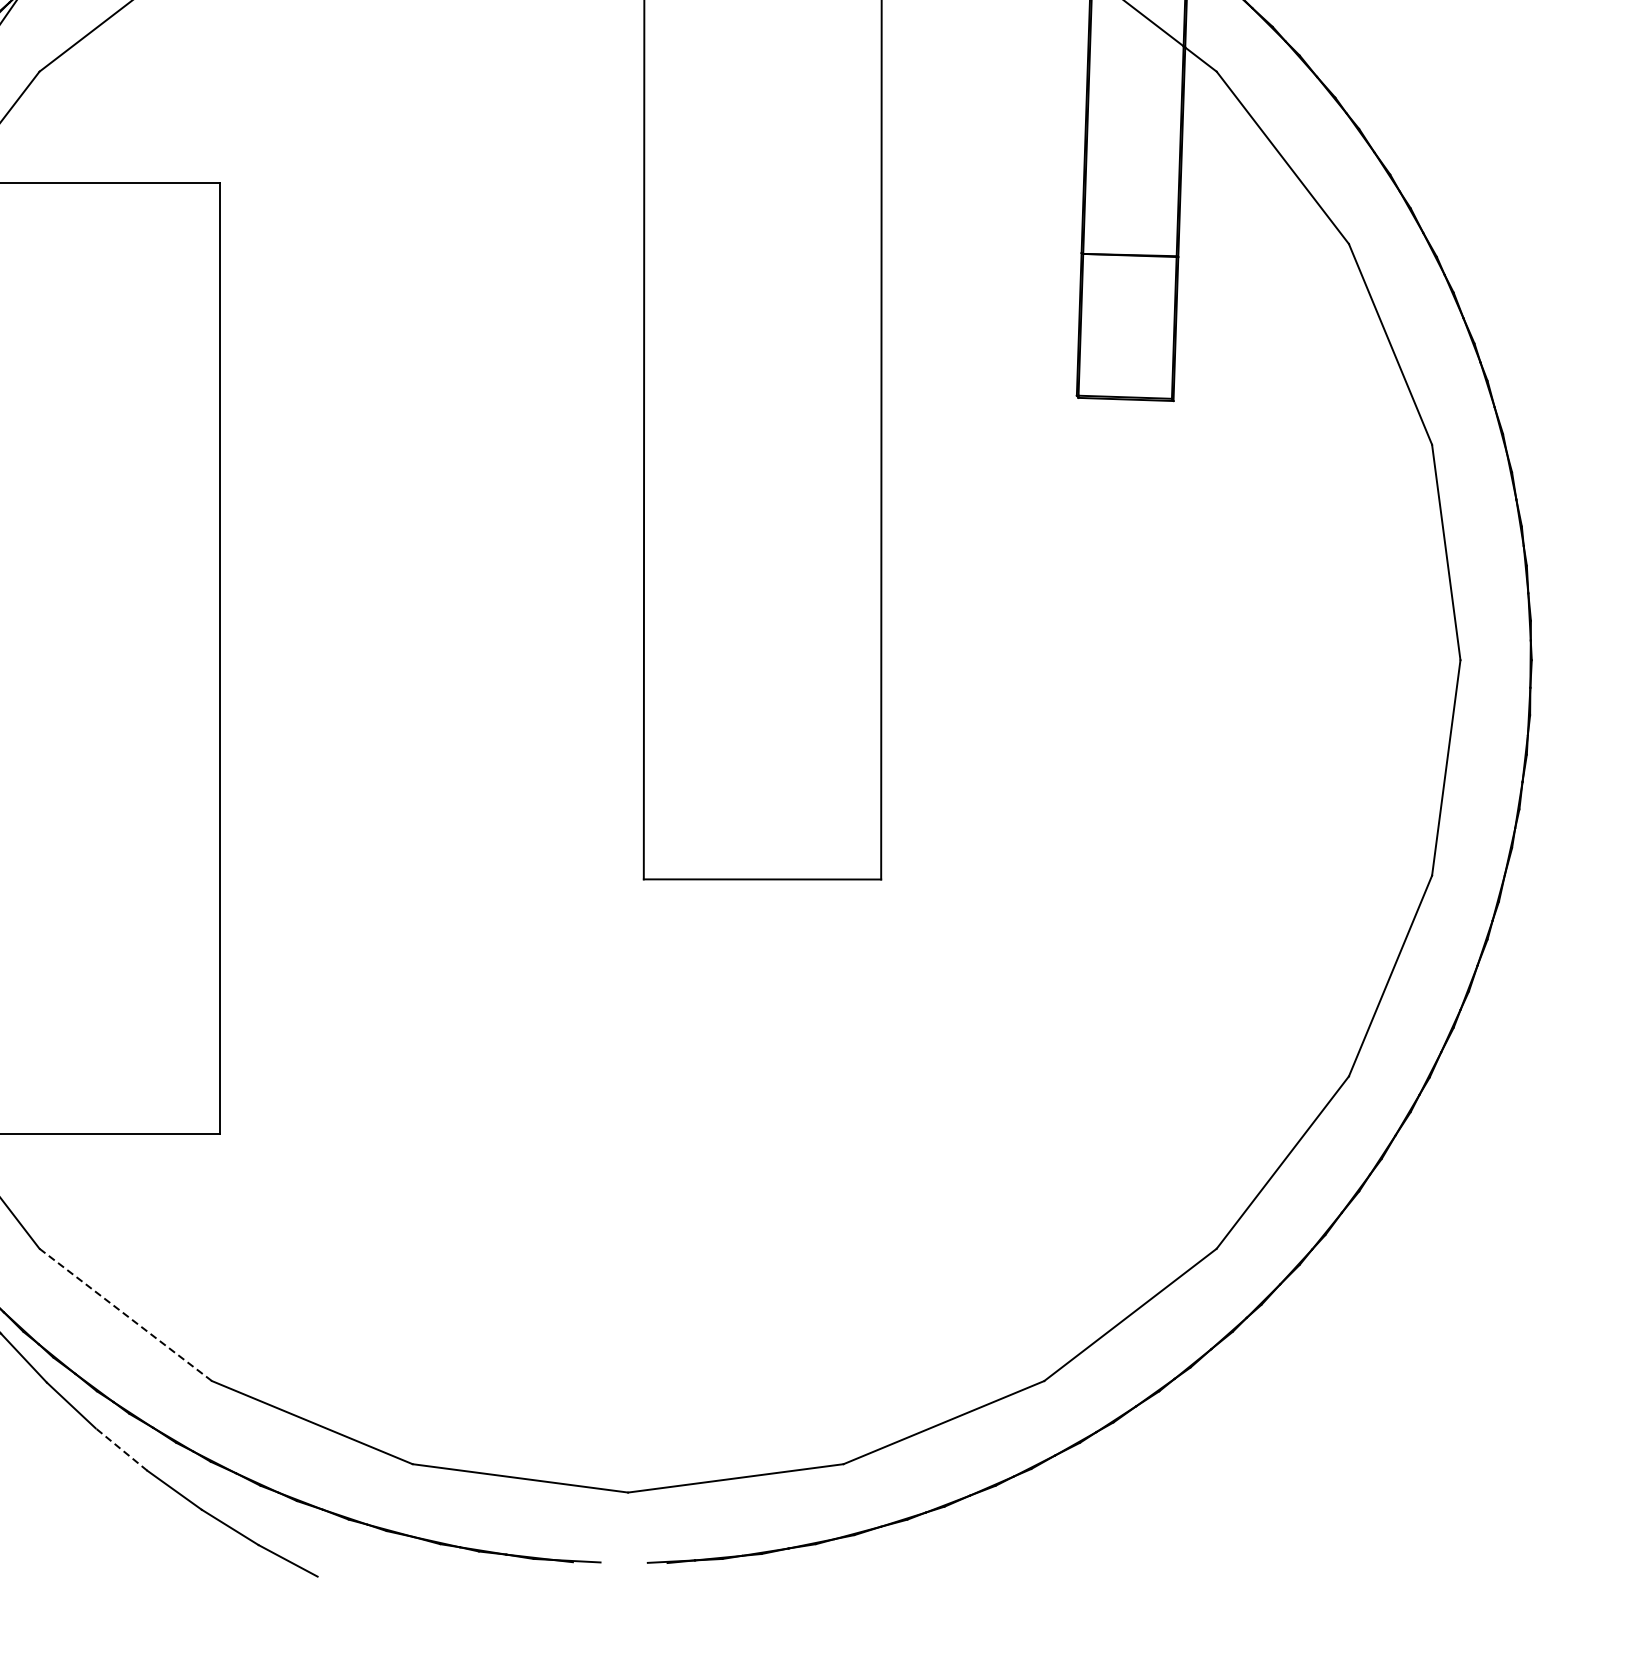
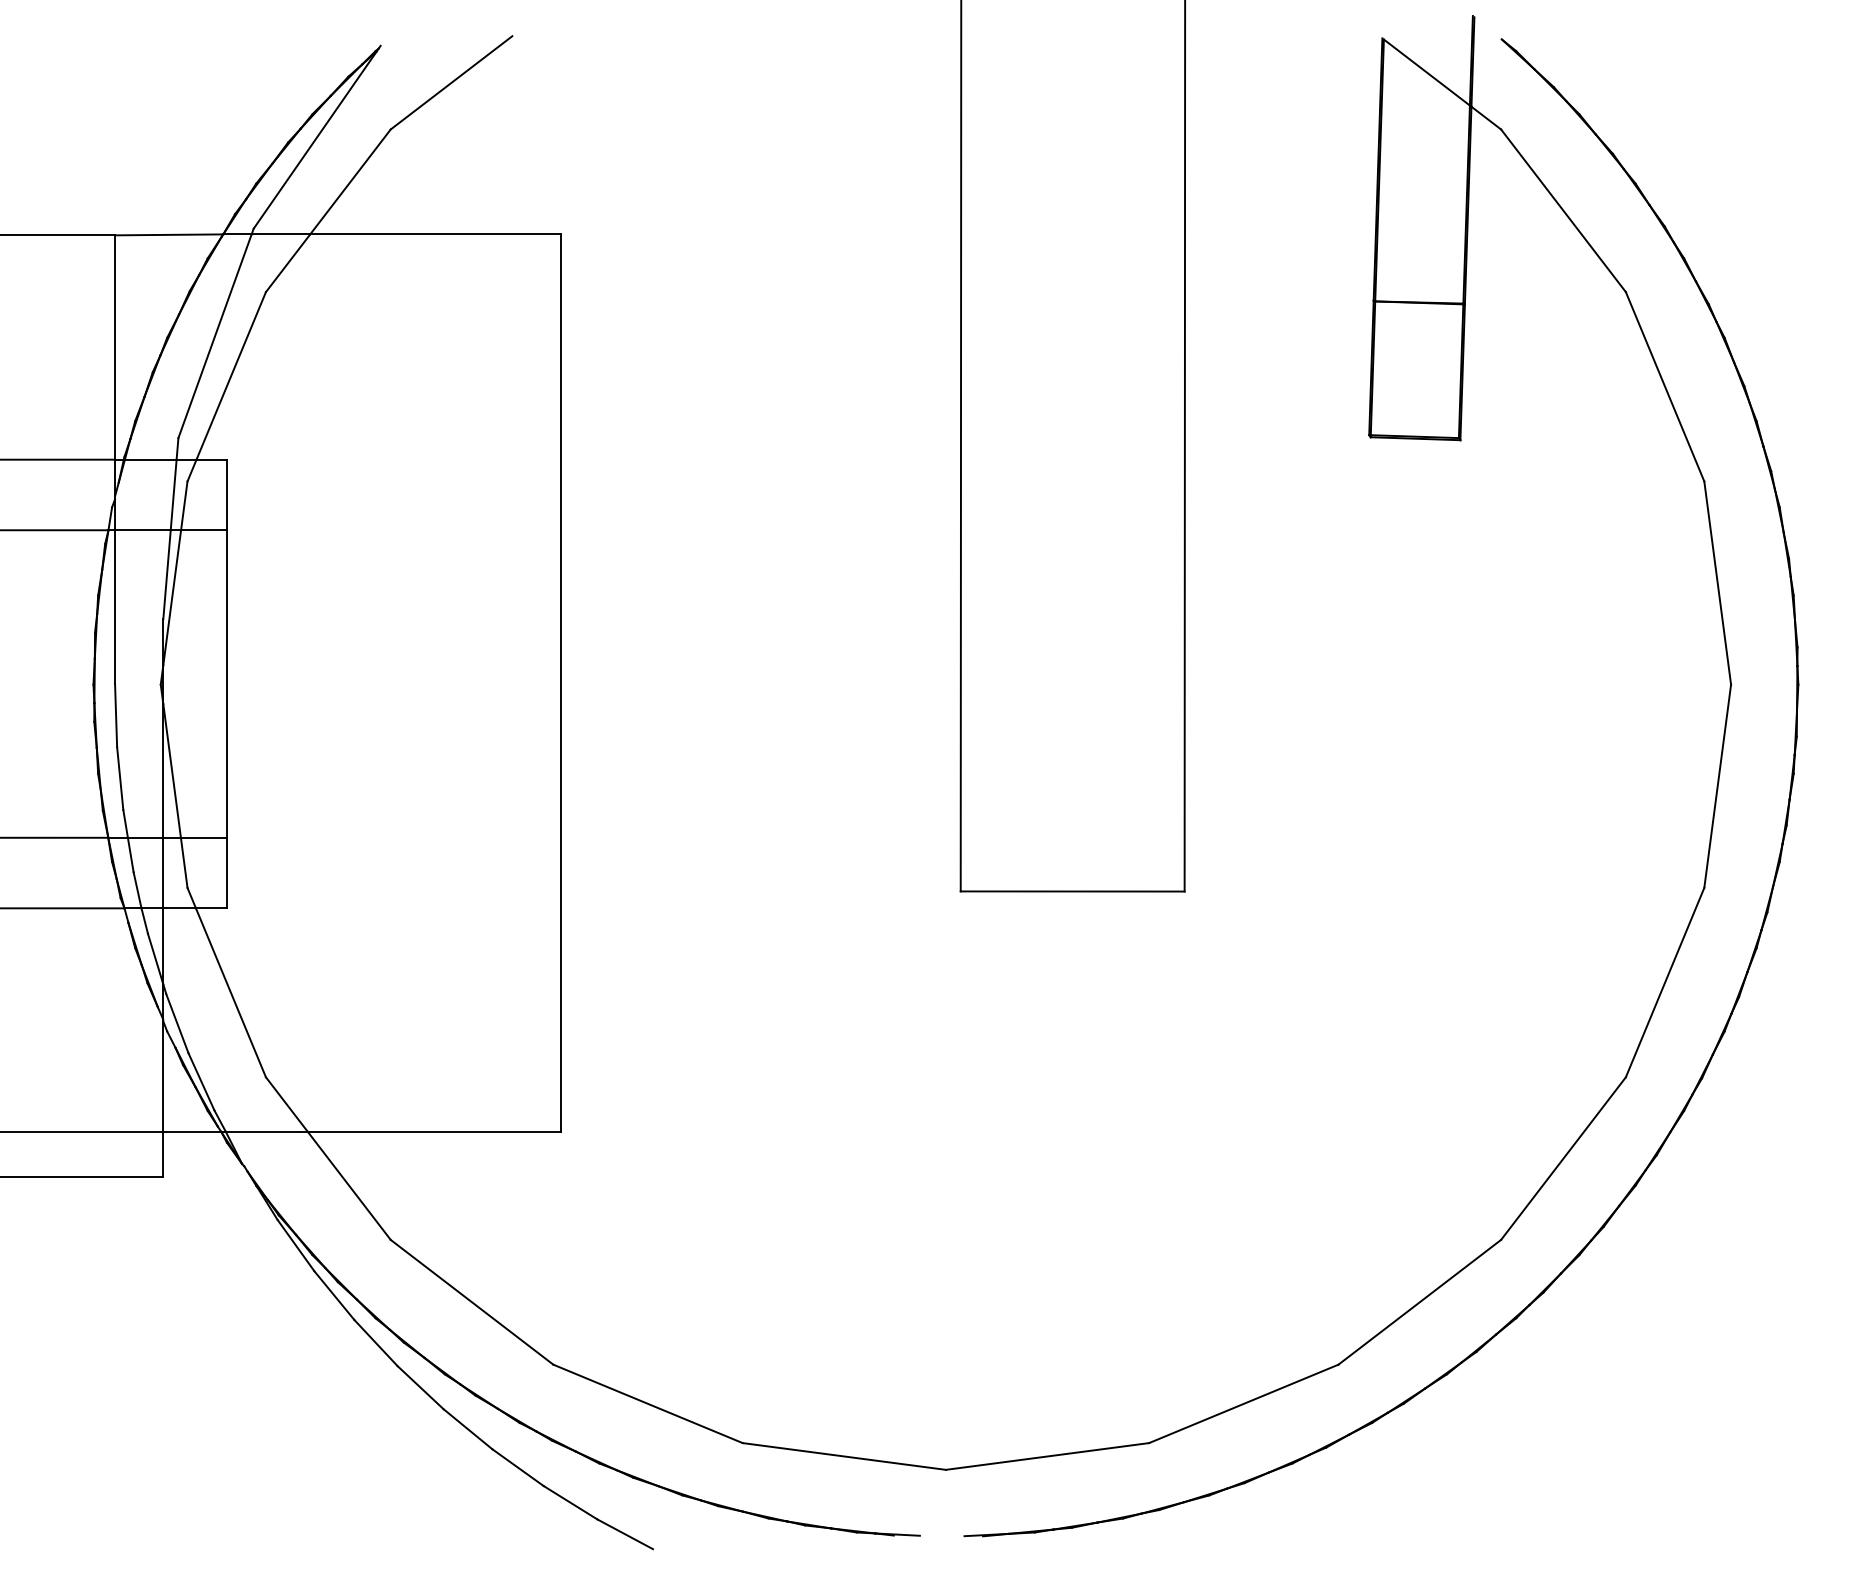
line: (126, 1315) -> (472, 1302), dashed -> solid
line: (122, 1449) -> (468, 1429), dashed -> solid

